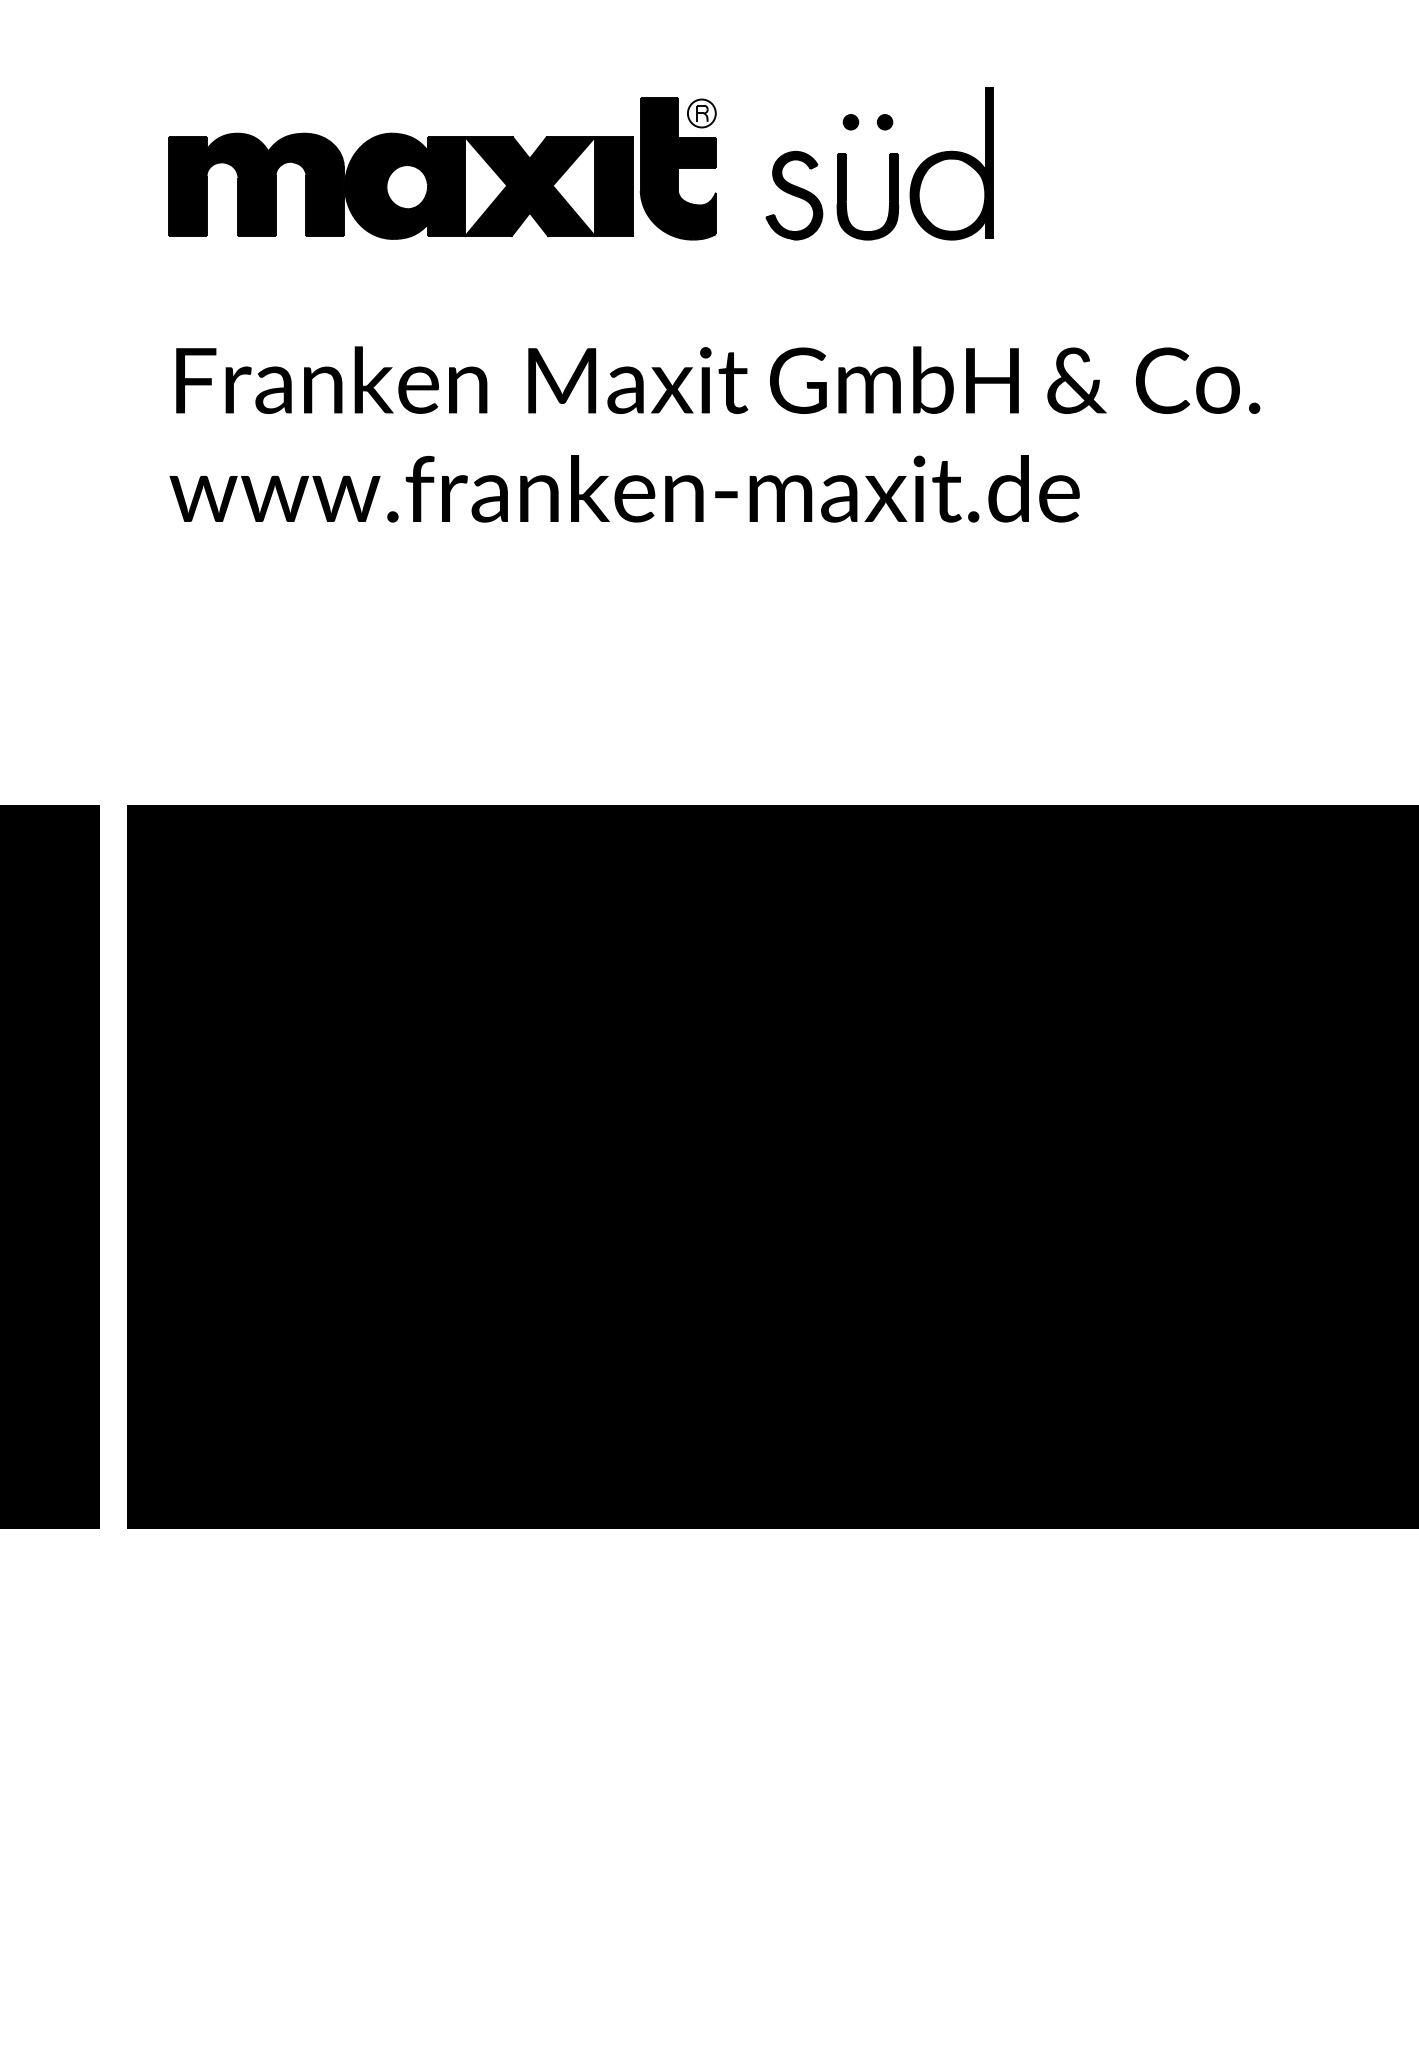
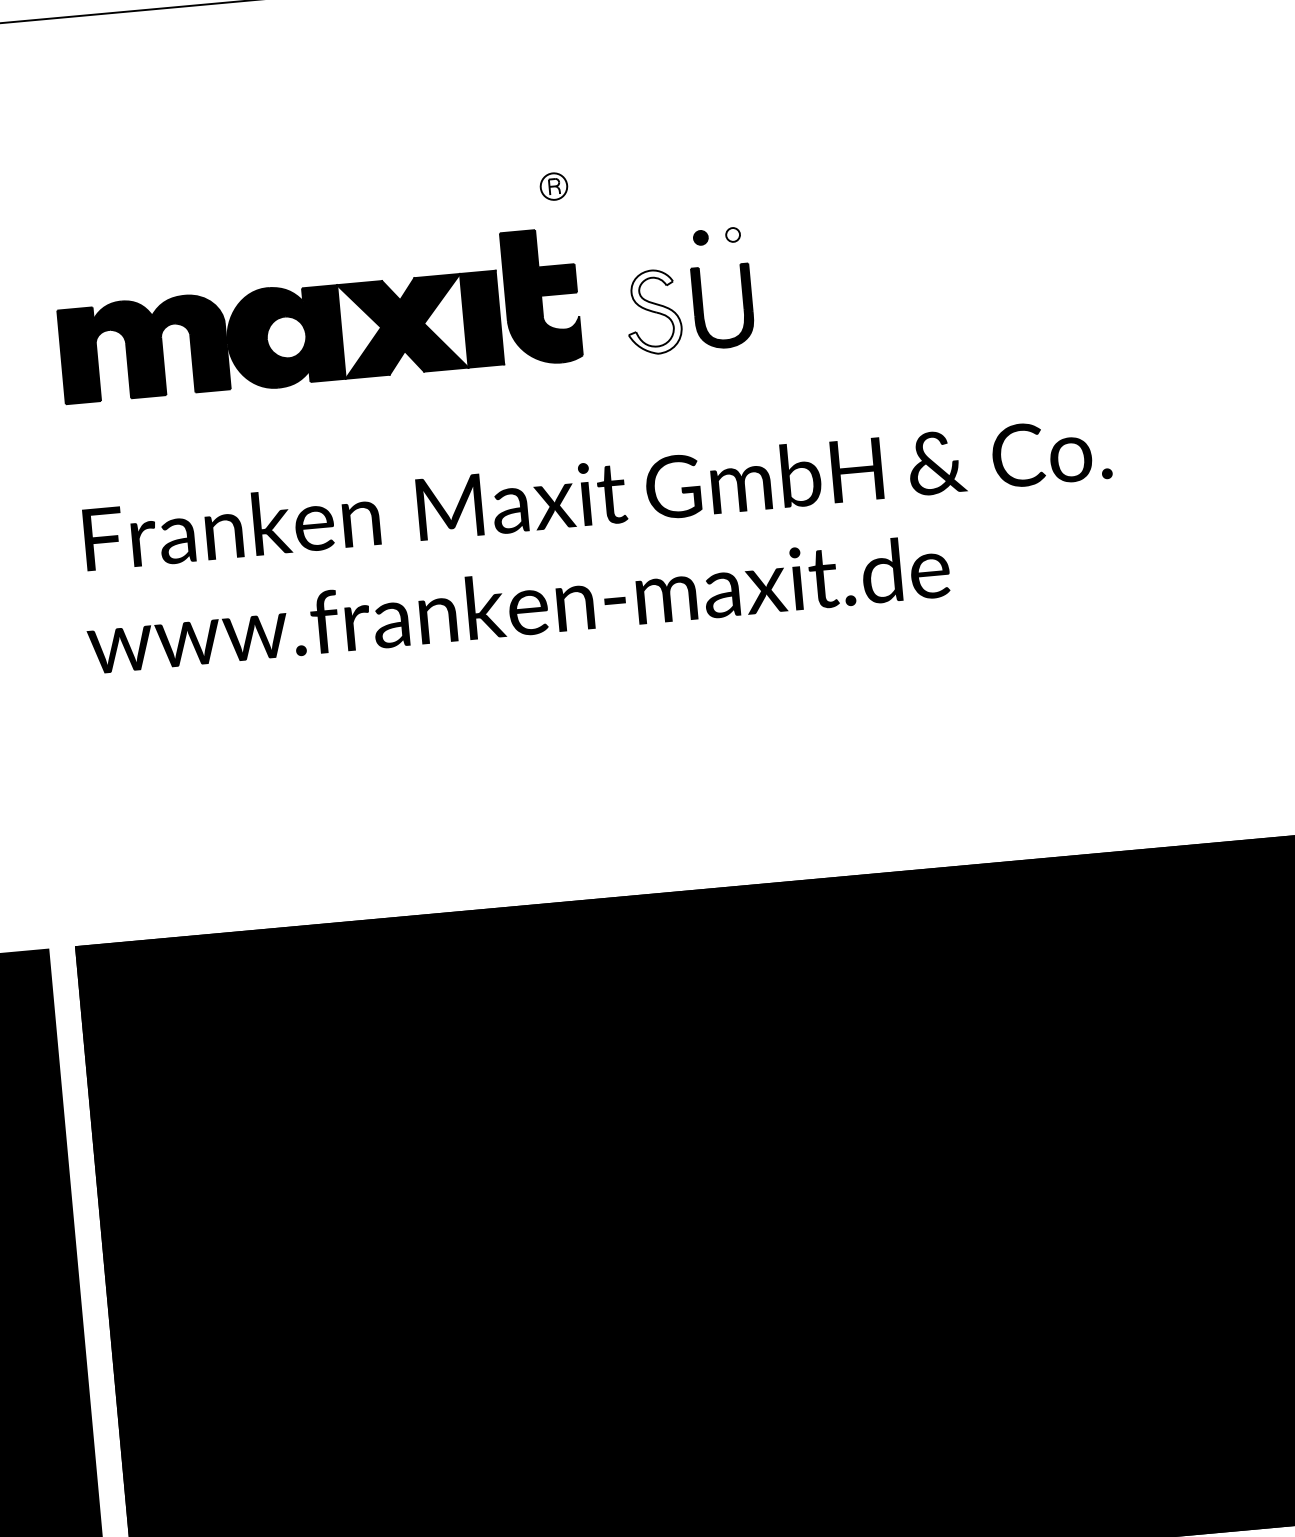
part: (701, 113) -> (553, 186), moved
fill: (884, 121) -> (732, 234), removed
part: (951, 163) -> (799, 268), removed
fill: (794, 195) -> (653, 312), removed

